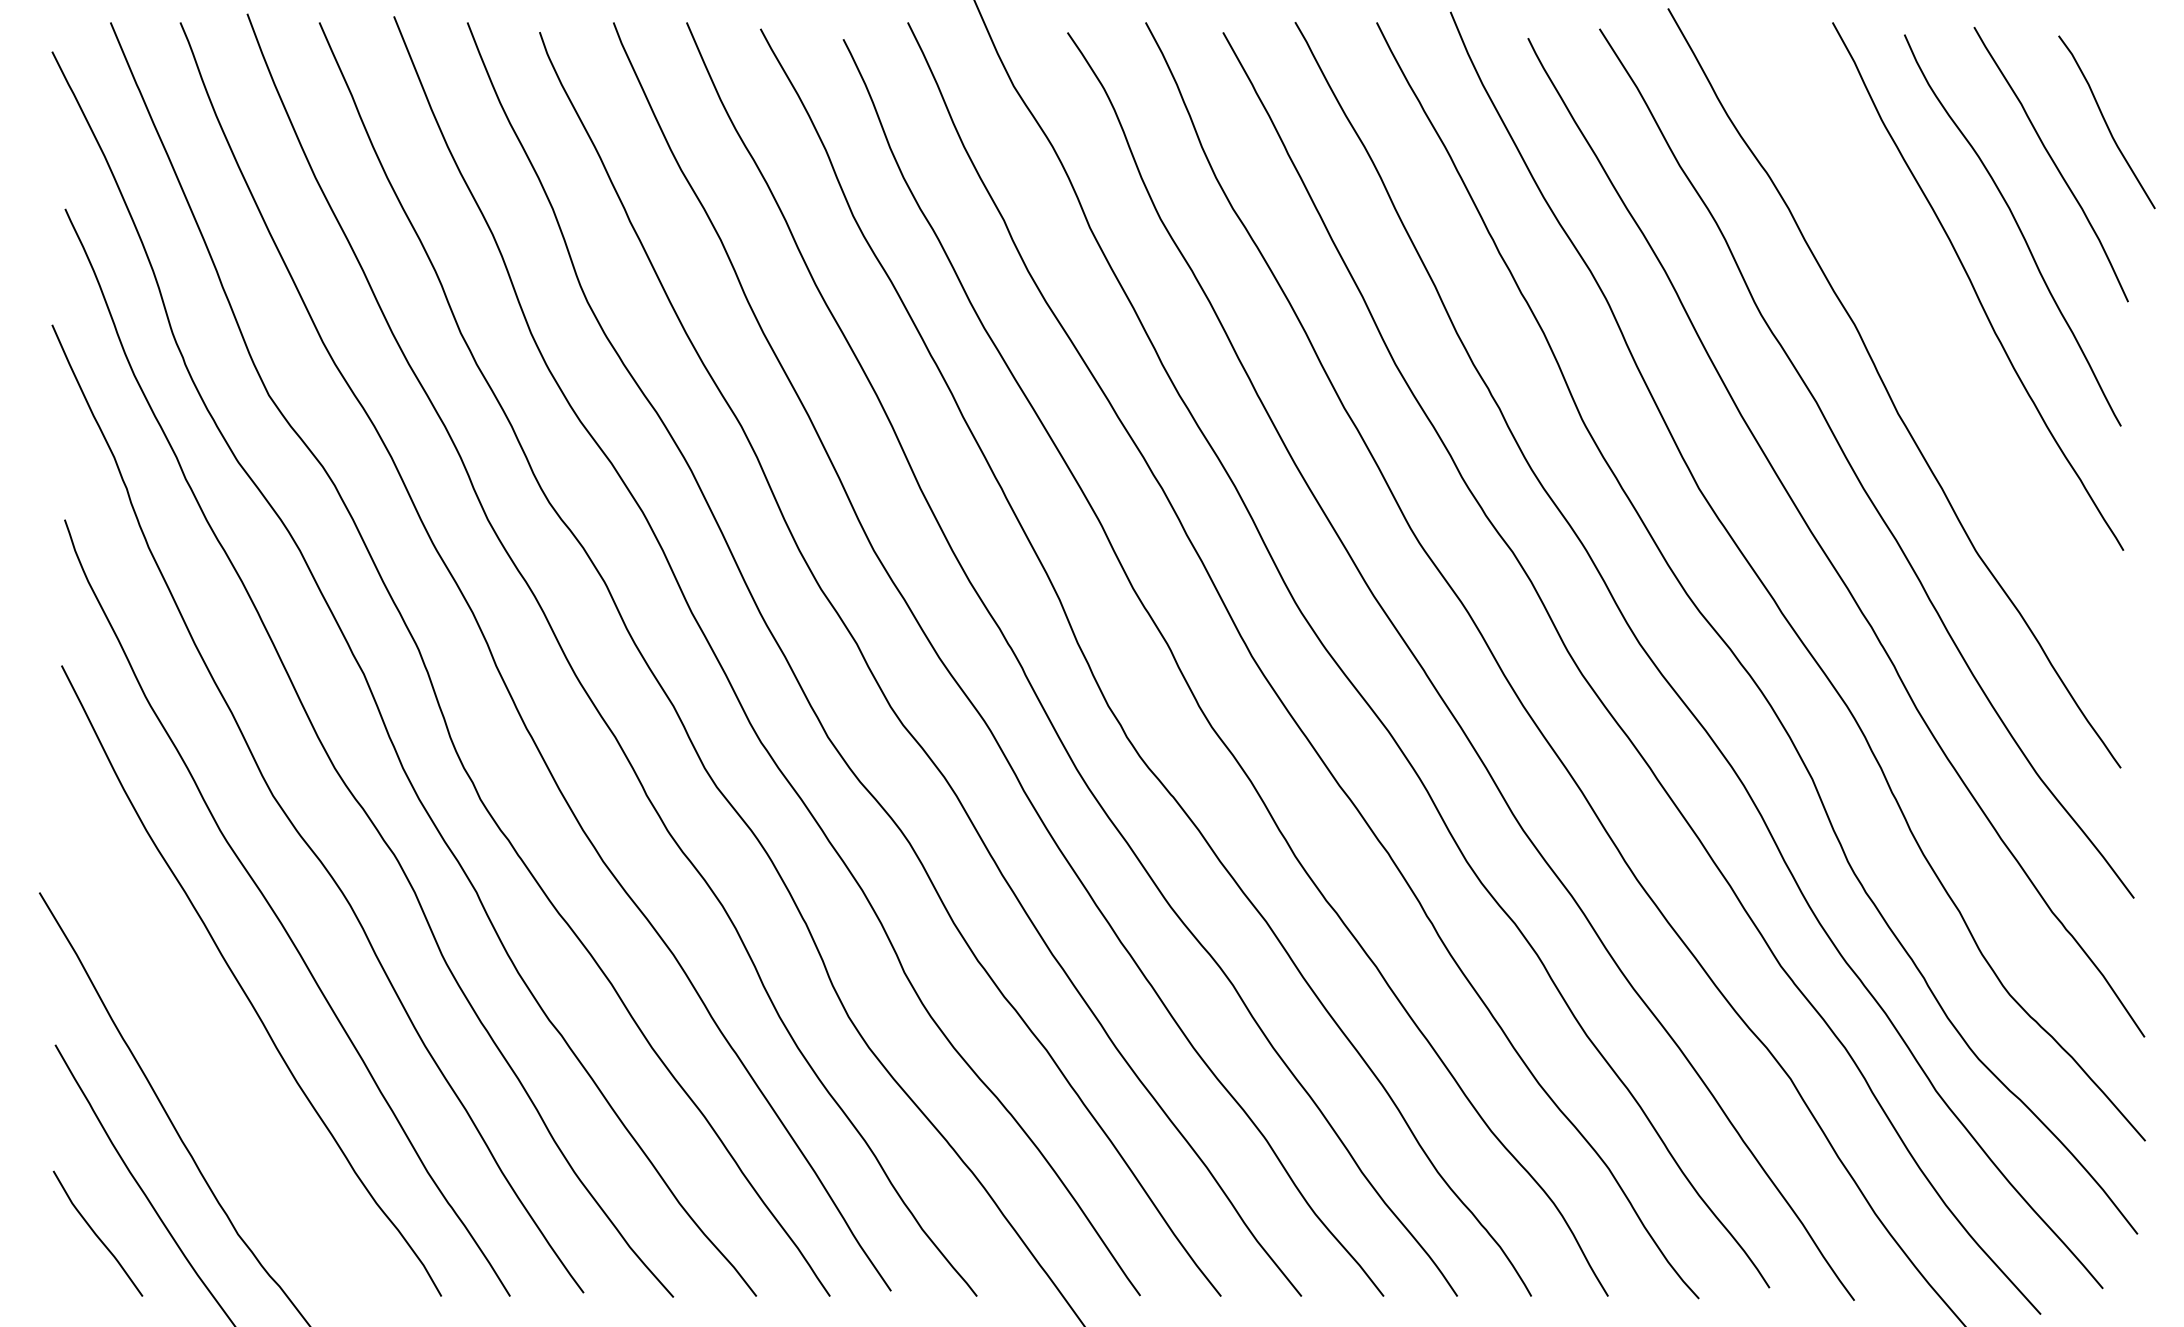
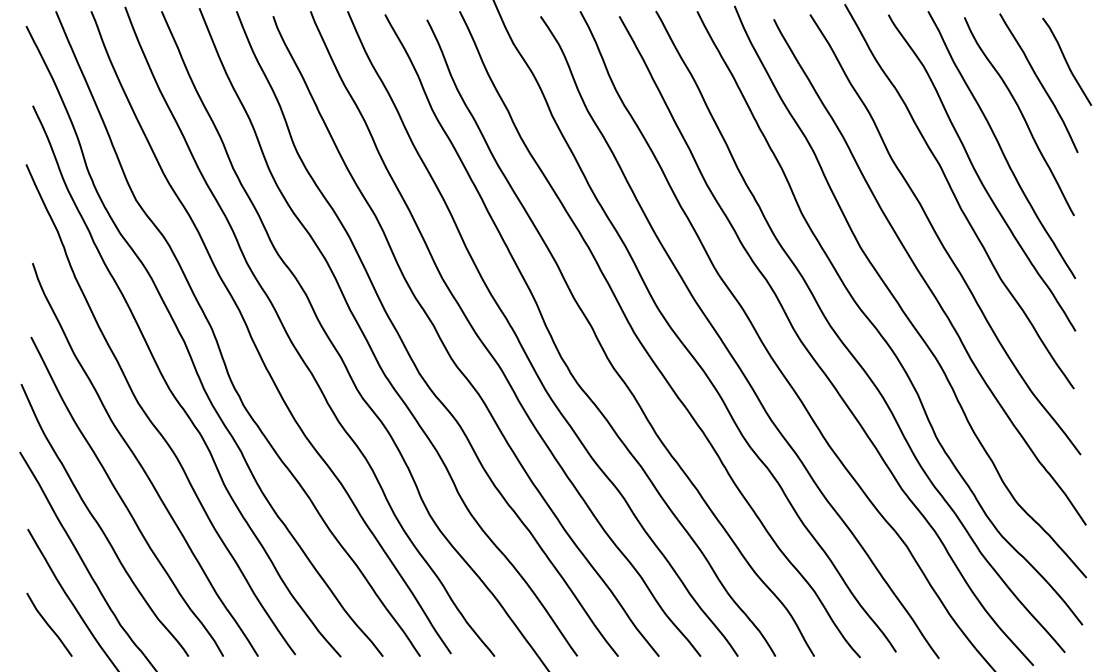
curve: (1932, 344) -> (978, 174), added
curve: (194, 1031) -> (98, 522), added

